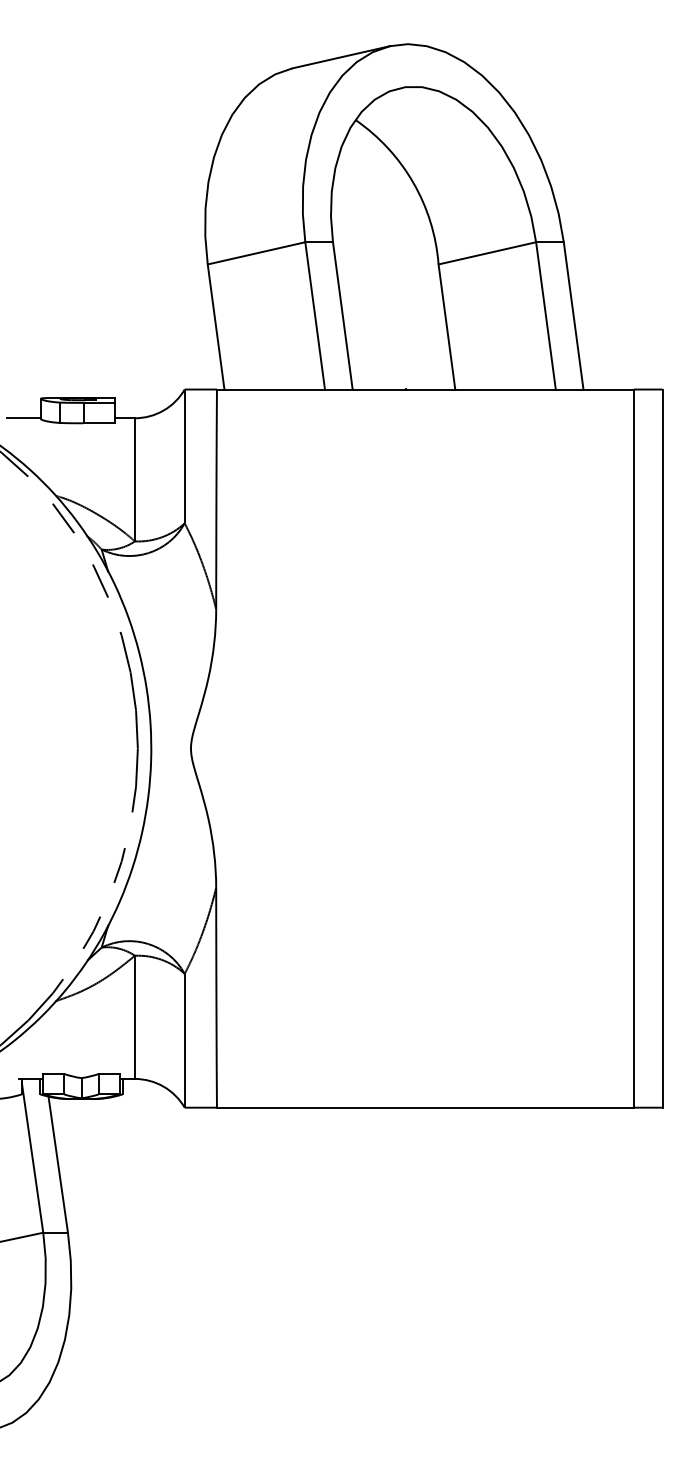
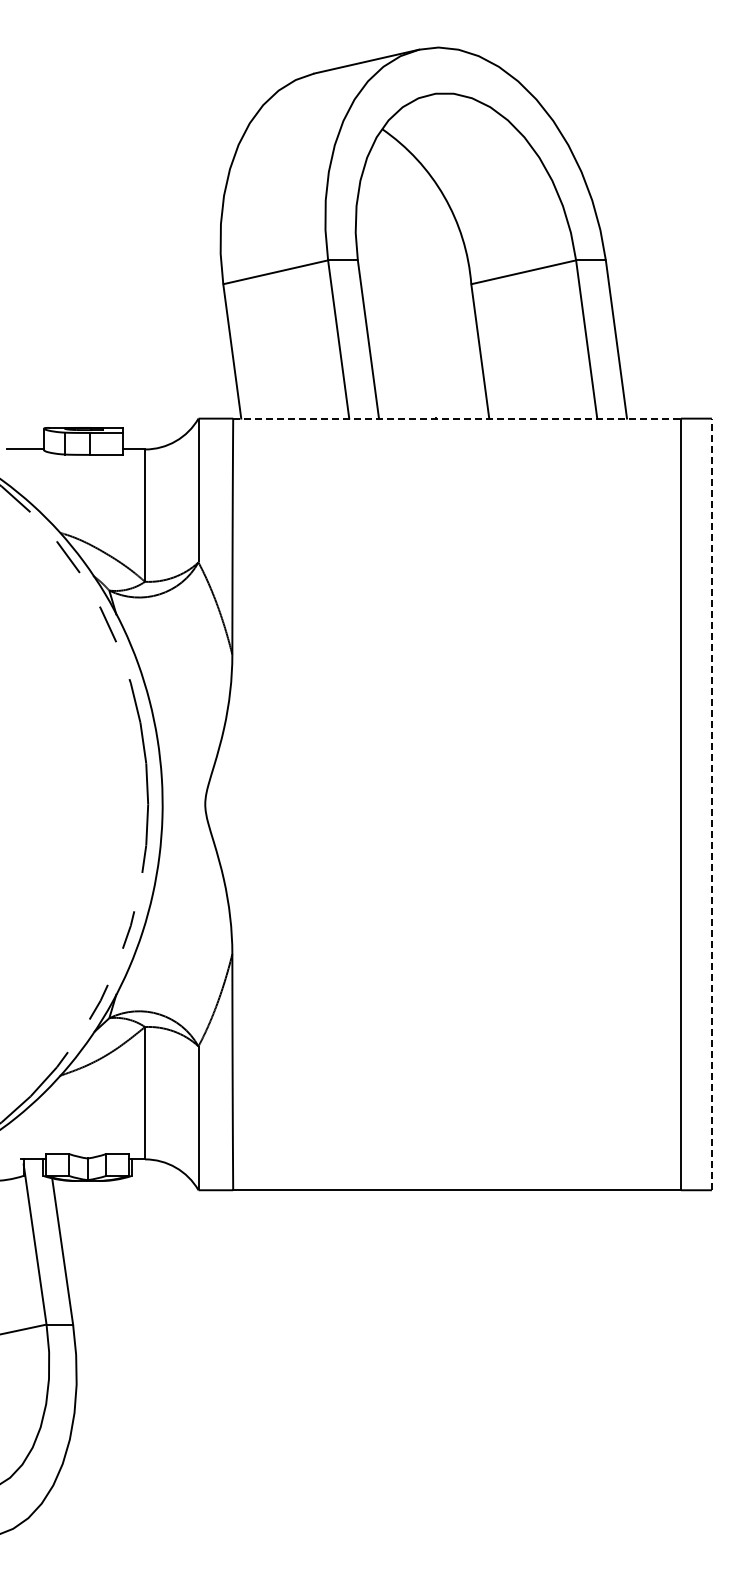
line: (425, 389) -> (457, 418), solid -> dashed
line: (662, 748) -> (711, 804), solid -> dashed

